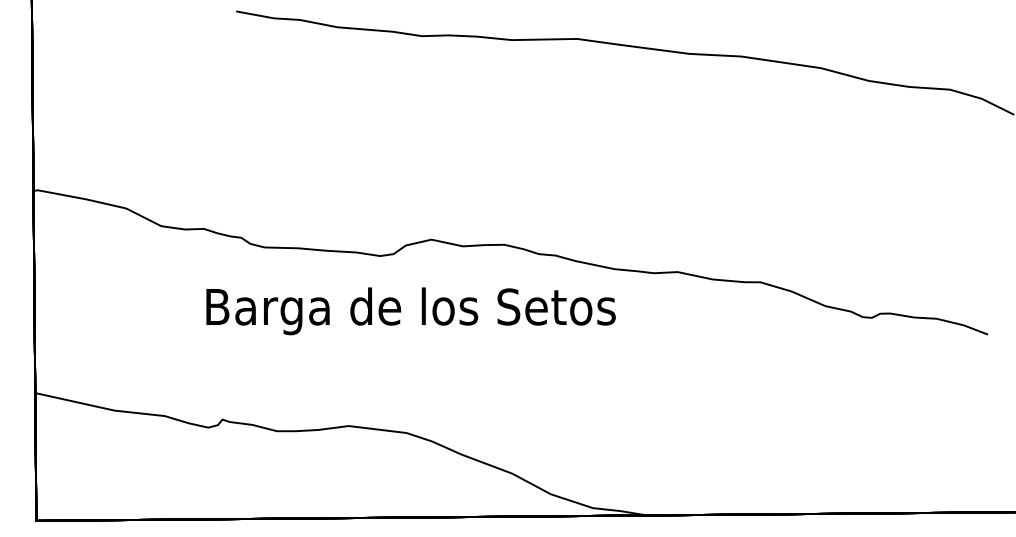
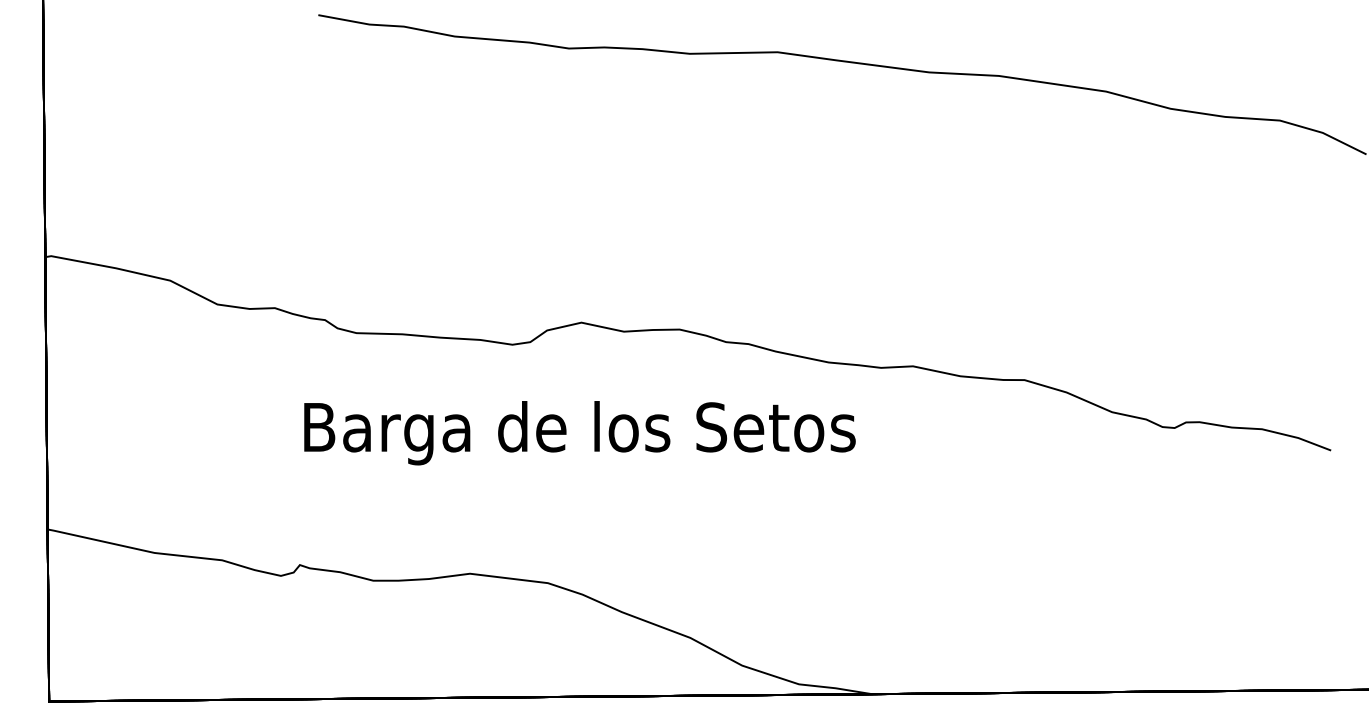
text: (410, 311) -> (579, 433), moved

